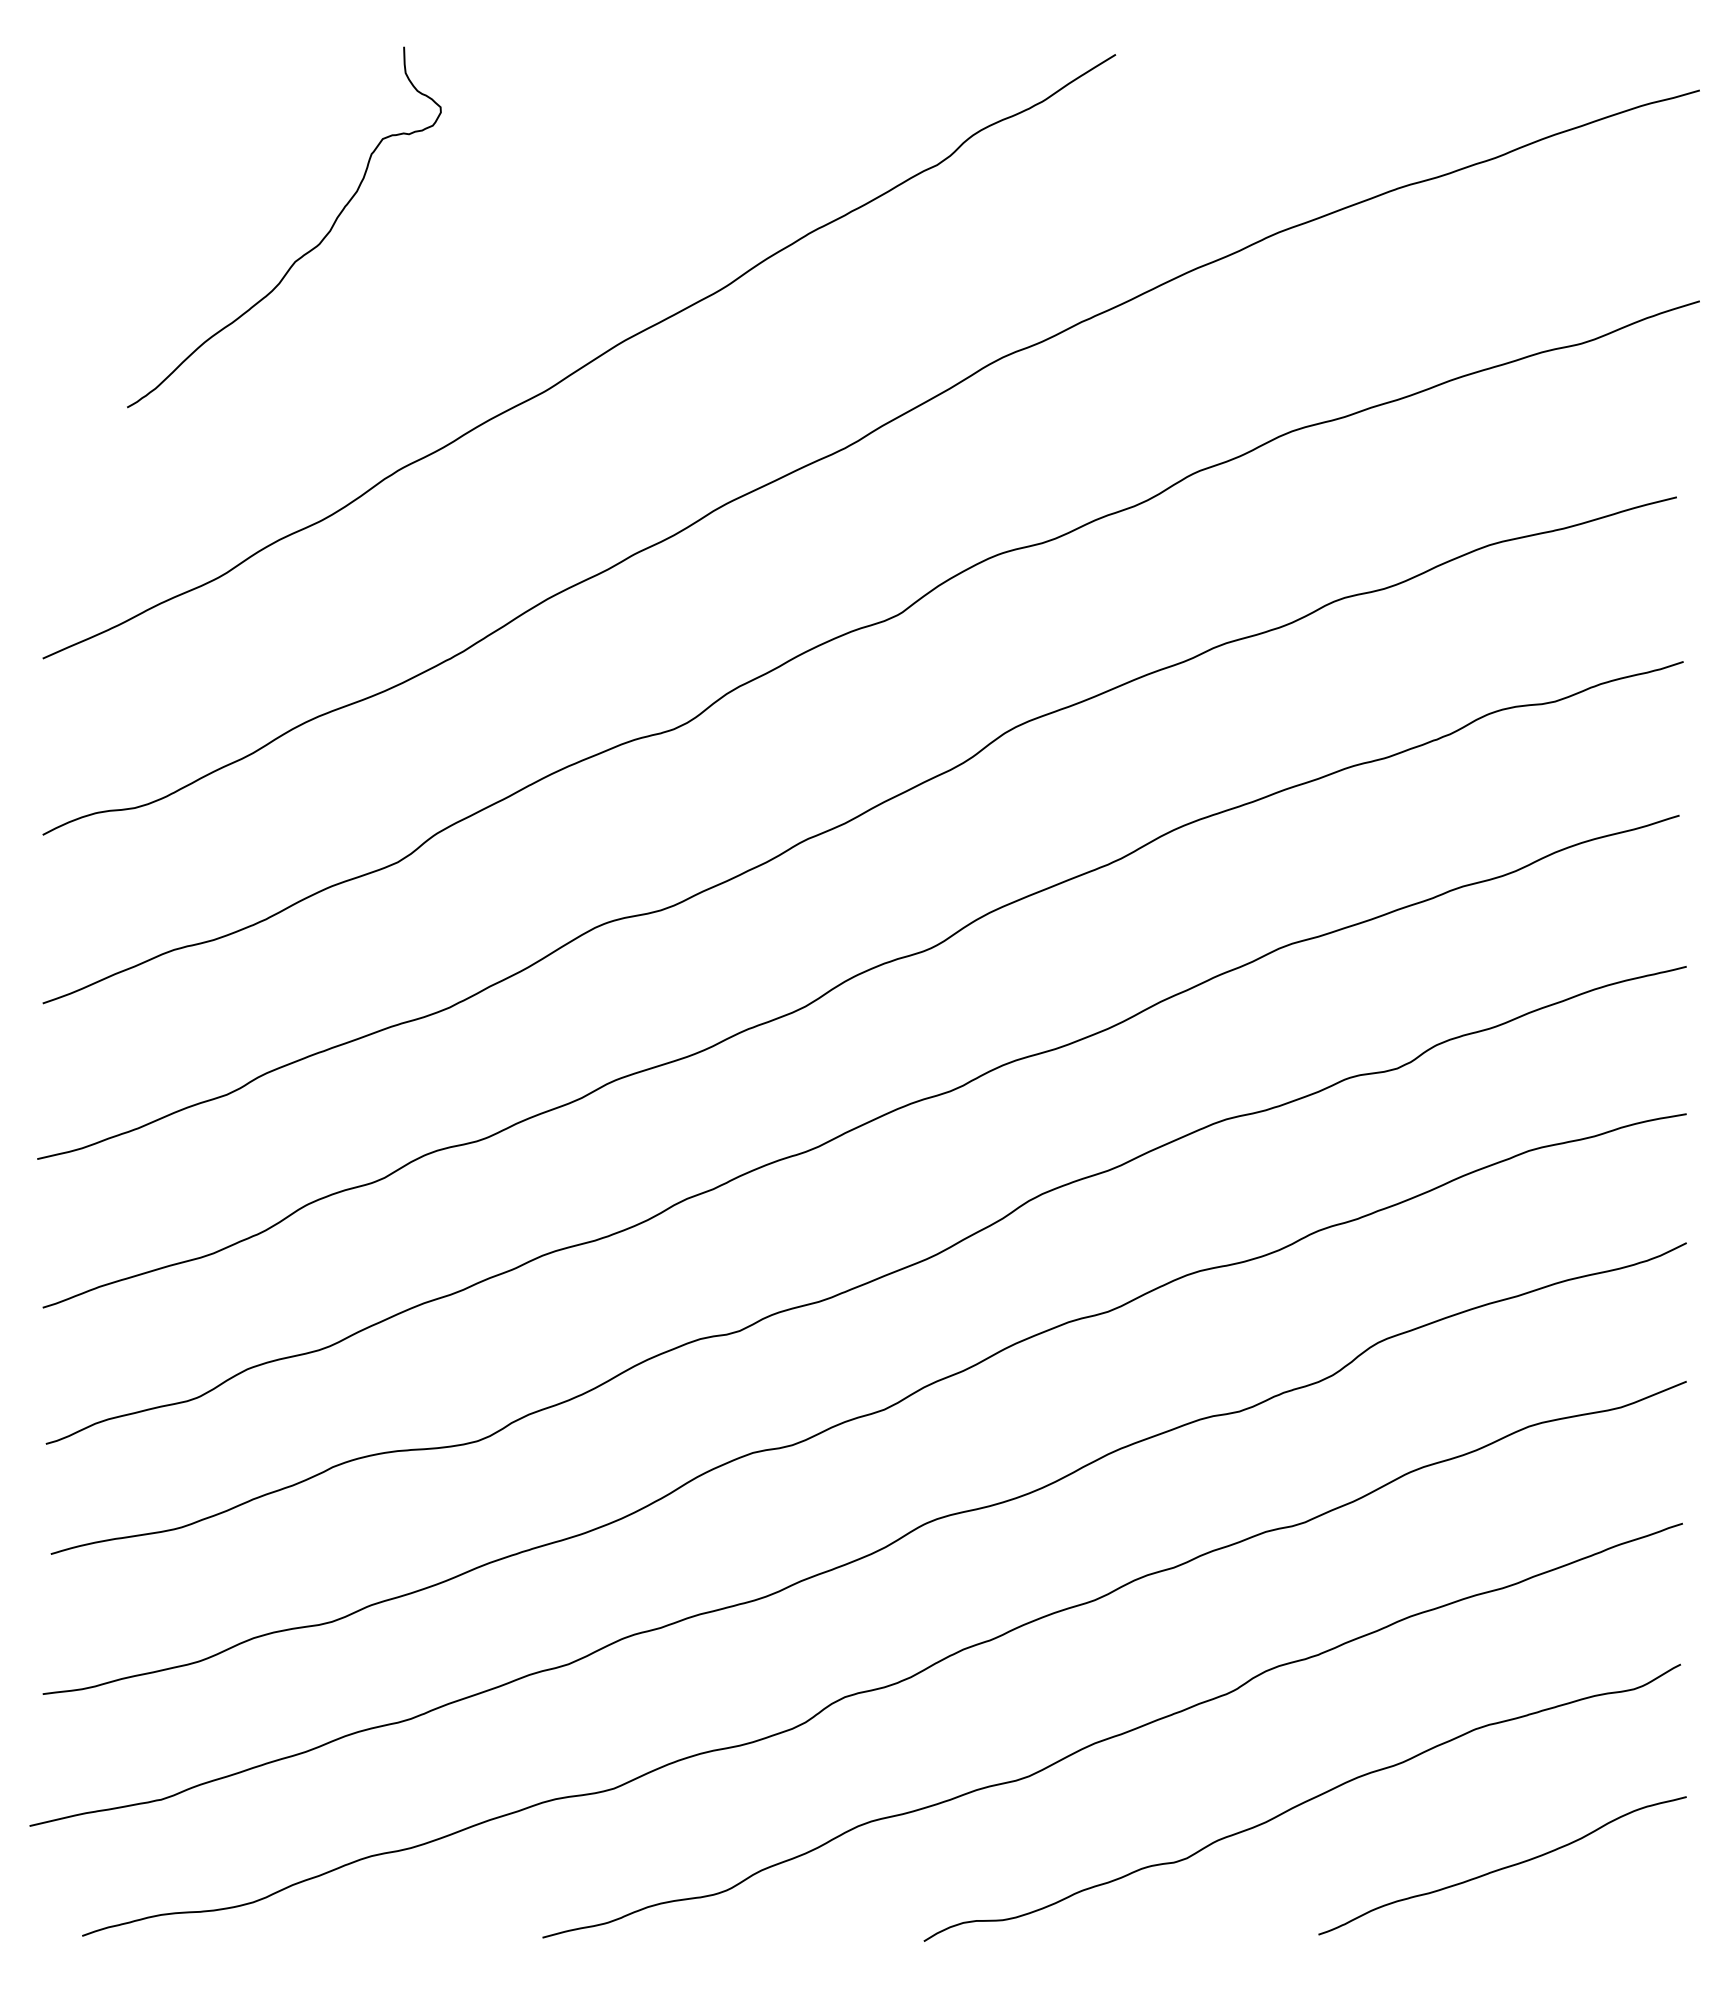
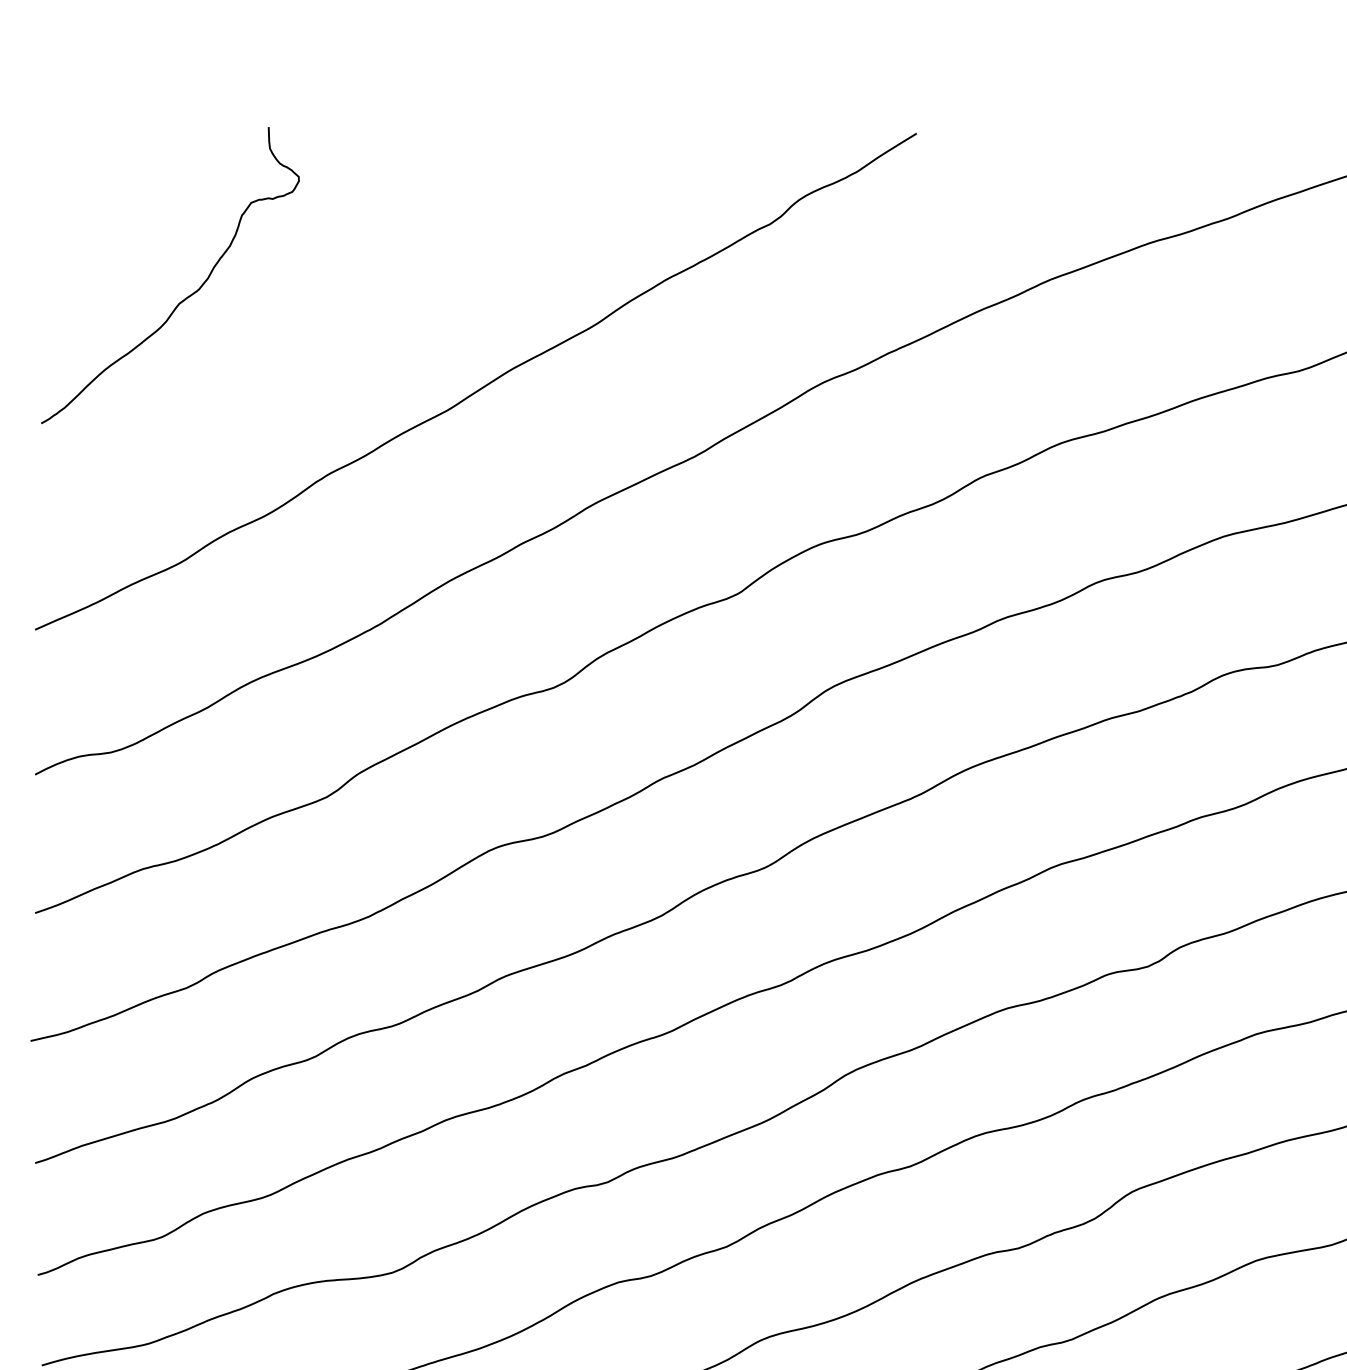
curve: (304, 253) -> (186, 296), moved

